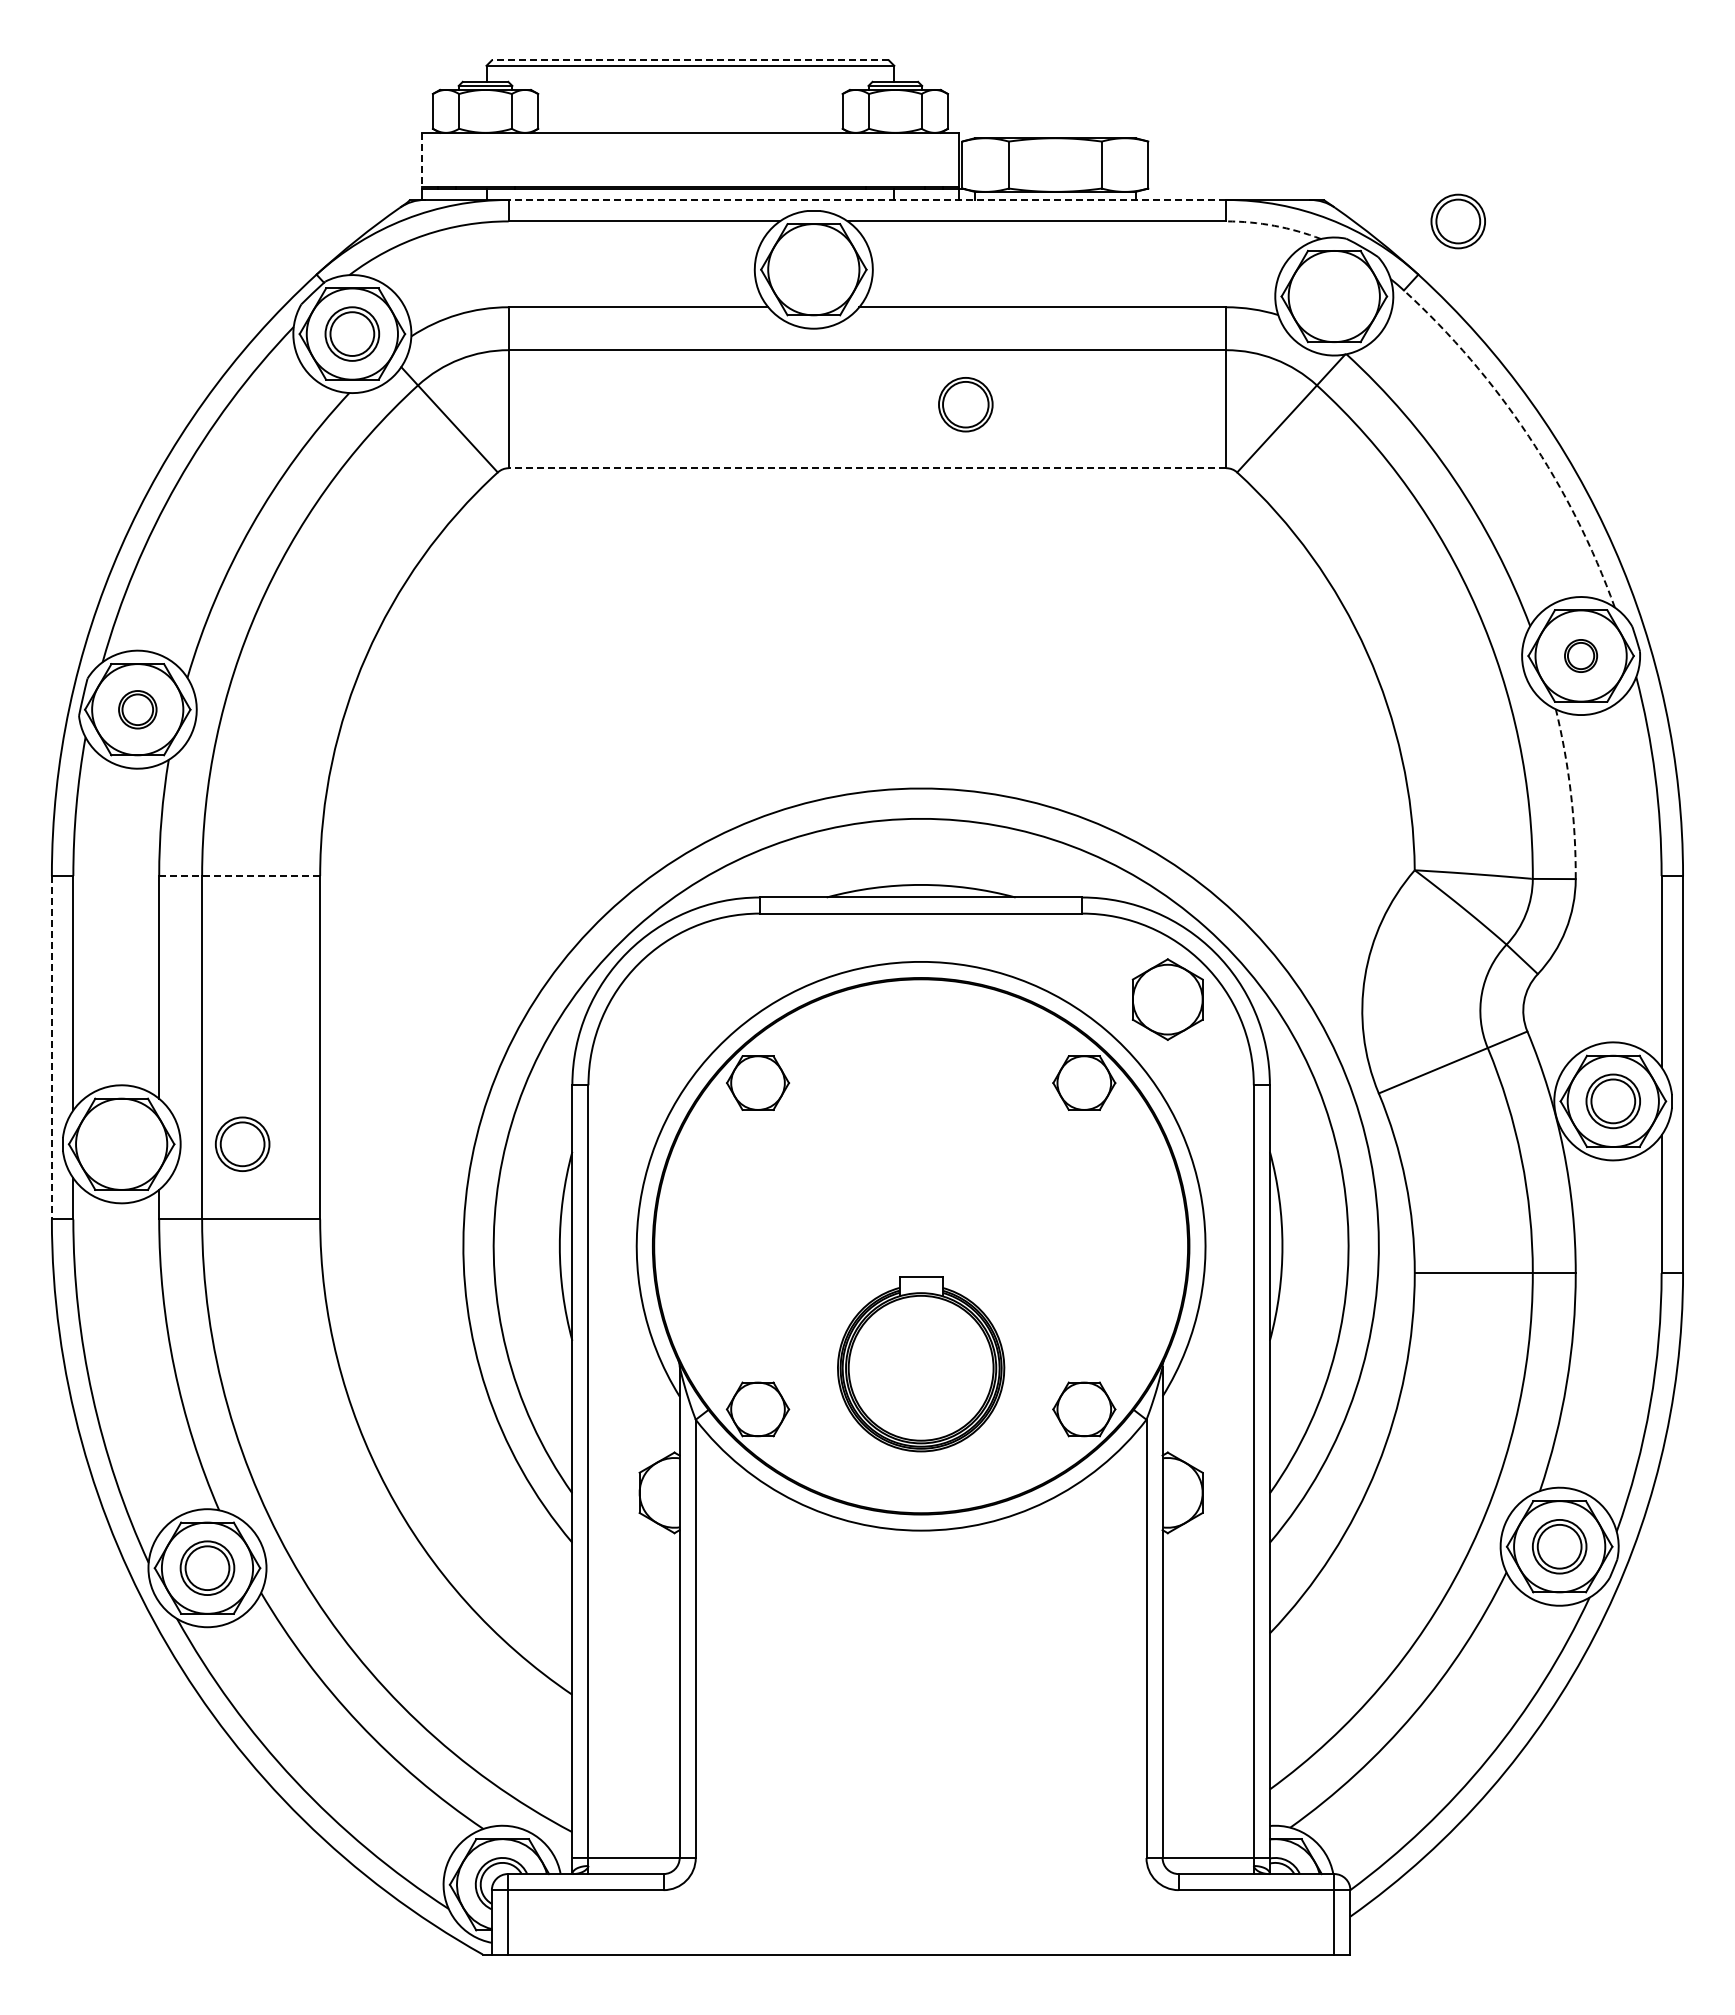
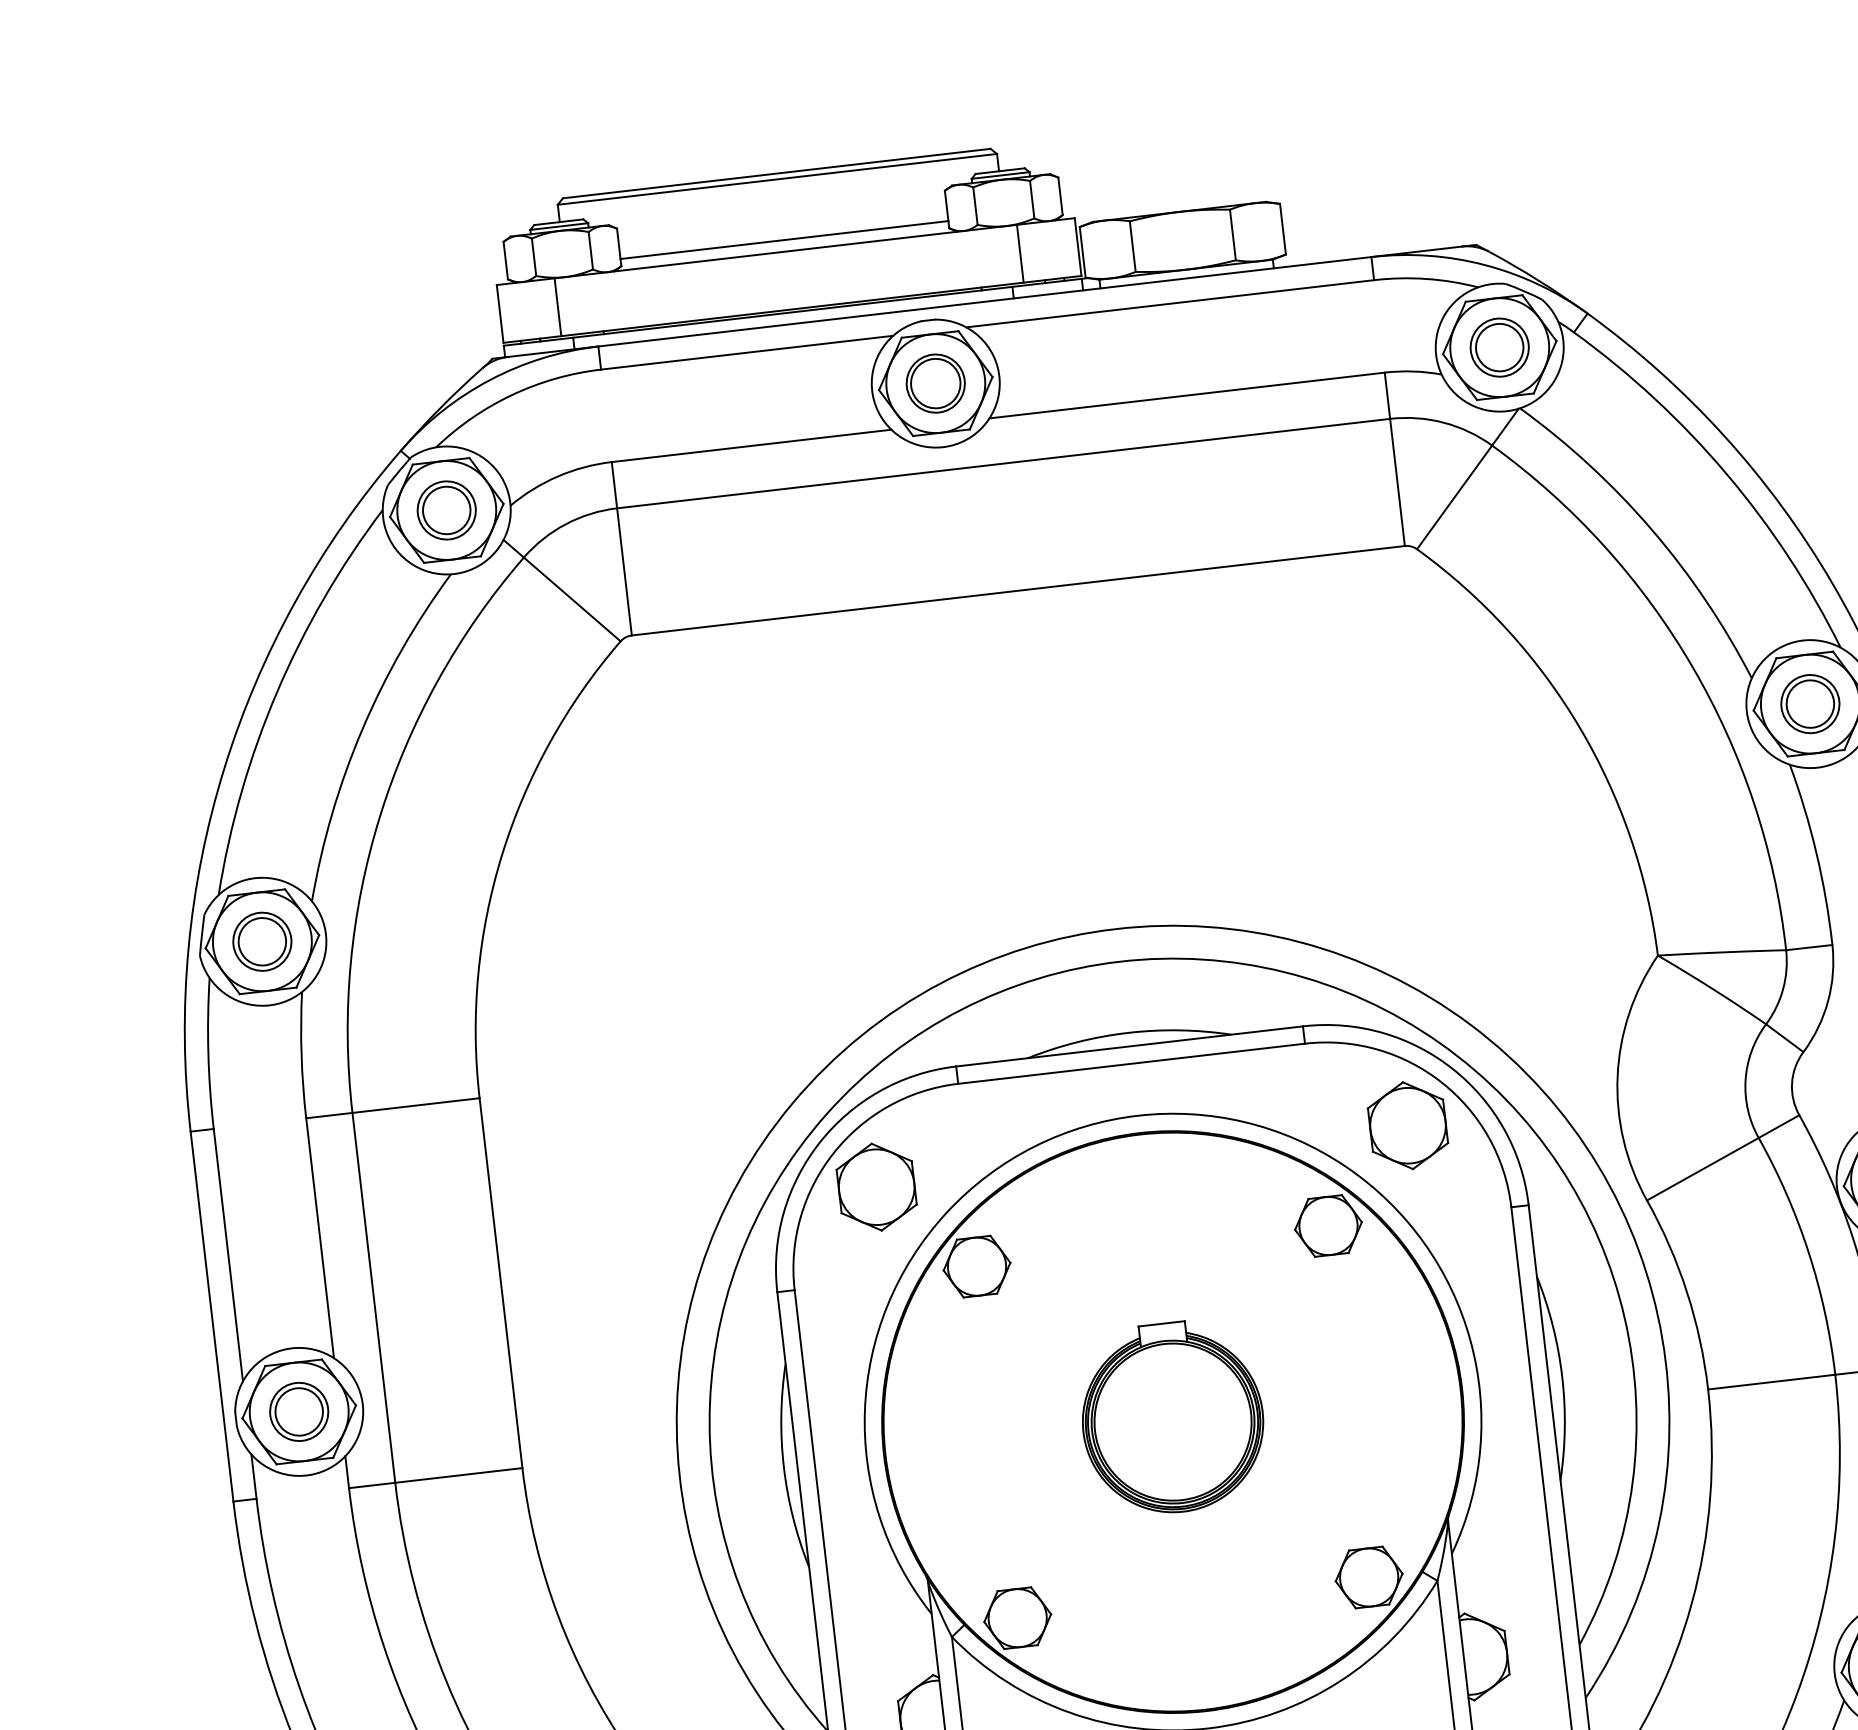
line: (690, 60) -> (776, 173), dashed -> solid
line: (690, 122) -> (784, 240), added
line: (422, 159) -> (500, 313), dashed -> solid
line: (475, 159) -> (557, 307), added
line: (905, 159) -> (1020, 253), added
line: (867, 199) -> (984, 301), dashed -> solid
part: (1457, 221) -> (1498, 347), moved
arc: (1274, 225) -> (1426, 278), dashed -> solid
part: (965, 404) -> (935, 383), moved
arc: (1528, 436) -> (1726, 474), dashed -> solid
line: (867, 468) -> (1018, 591), dashed -> solid
part: (1580, 655) -> (1809, 703), size x1.67
part: (137, 709) -> (262, 941), size x1.43
arc: (1570, 793) -> (1816, 853), dashed -> solid
line: (239, 876) -> (392, 1108), dashed -> solid
part: (674, 999) -> (876, 1187), added
line: (51, 1047) -> (211, 1316), dashed -> solid
part: (242, 1143) -> (298, 1411), moved
part: (921, 1364) -> (1172, 1418), moved

